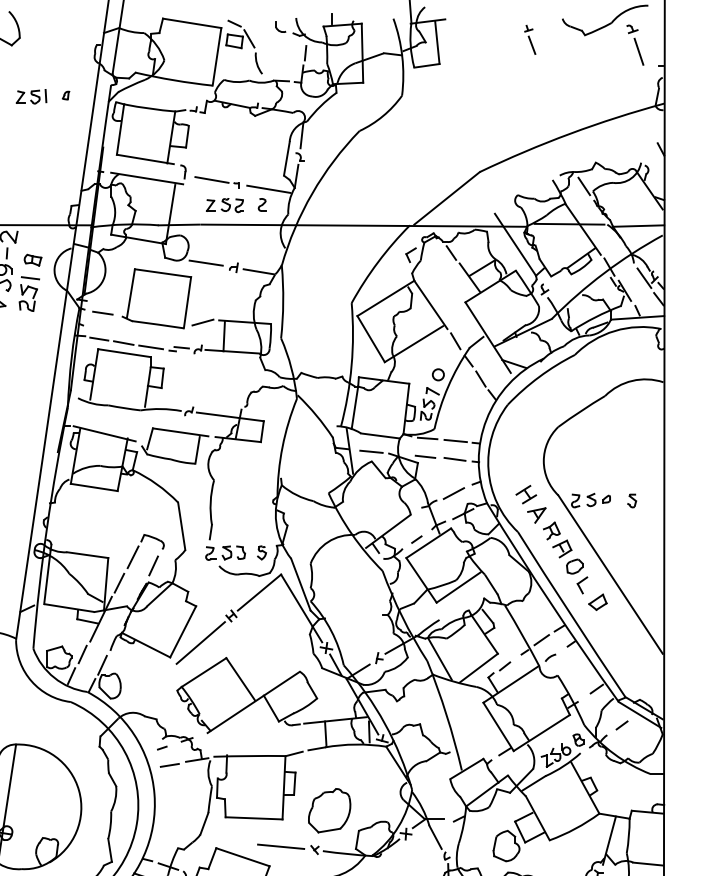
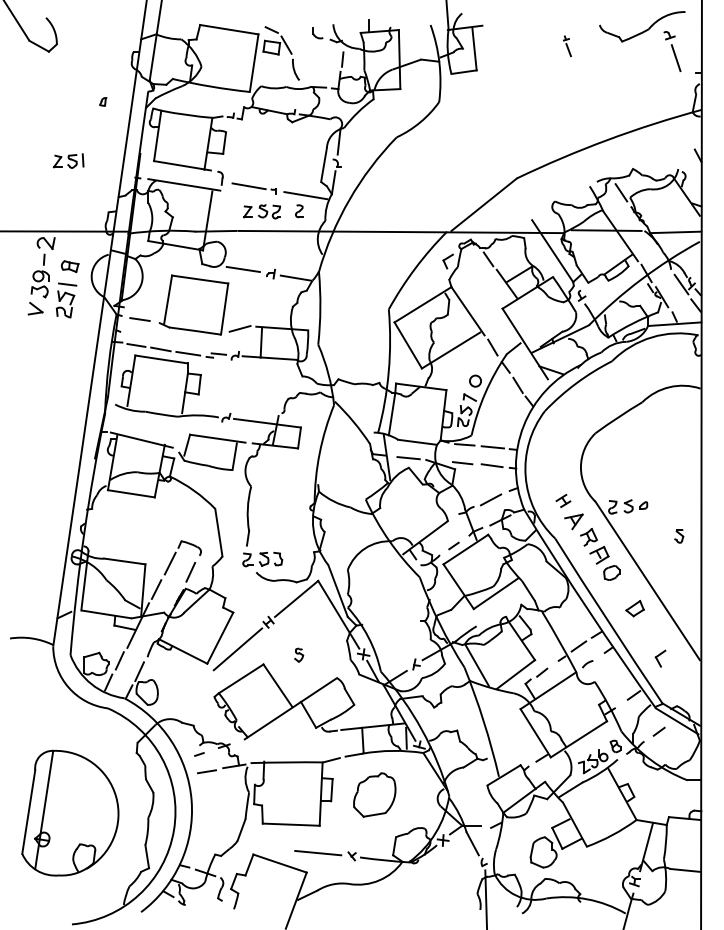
part: (530, 40) -> (567, 46), size x0.7
part: (31, 96) -> (68, 160), moved
part: (526, 494) -> (563, 500), size x0.7
part: (632, 501) -> (679, 536), moved
part: (262, 552) -> (299, 654), moved
part: (582, 585) -> (660, 658), moved
part: (329, 810) -> (374, 794), moved

